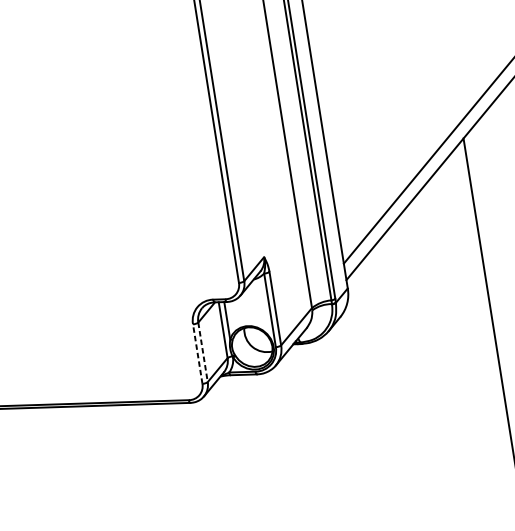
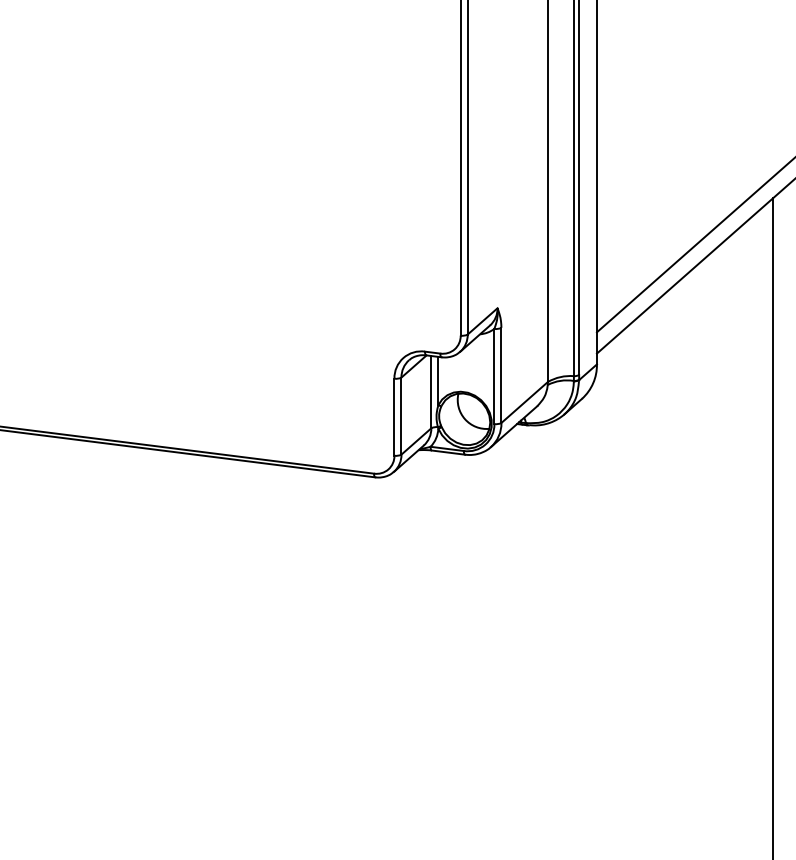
line: (203, 352) -> (401, 416), dashed -> solid
line: (197, 354) -> (394, 417), dashed -> solid

